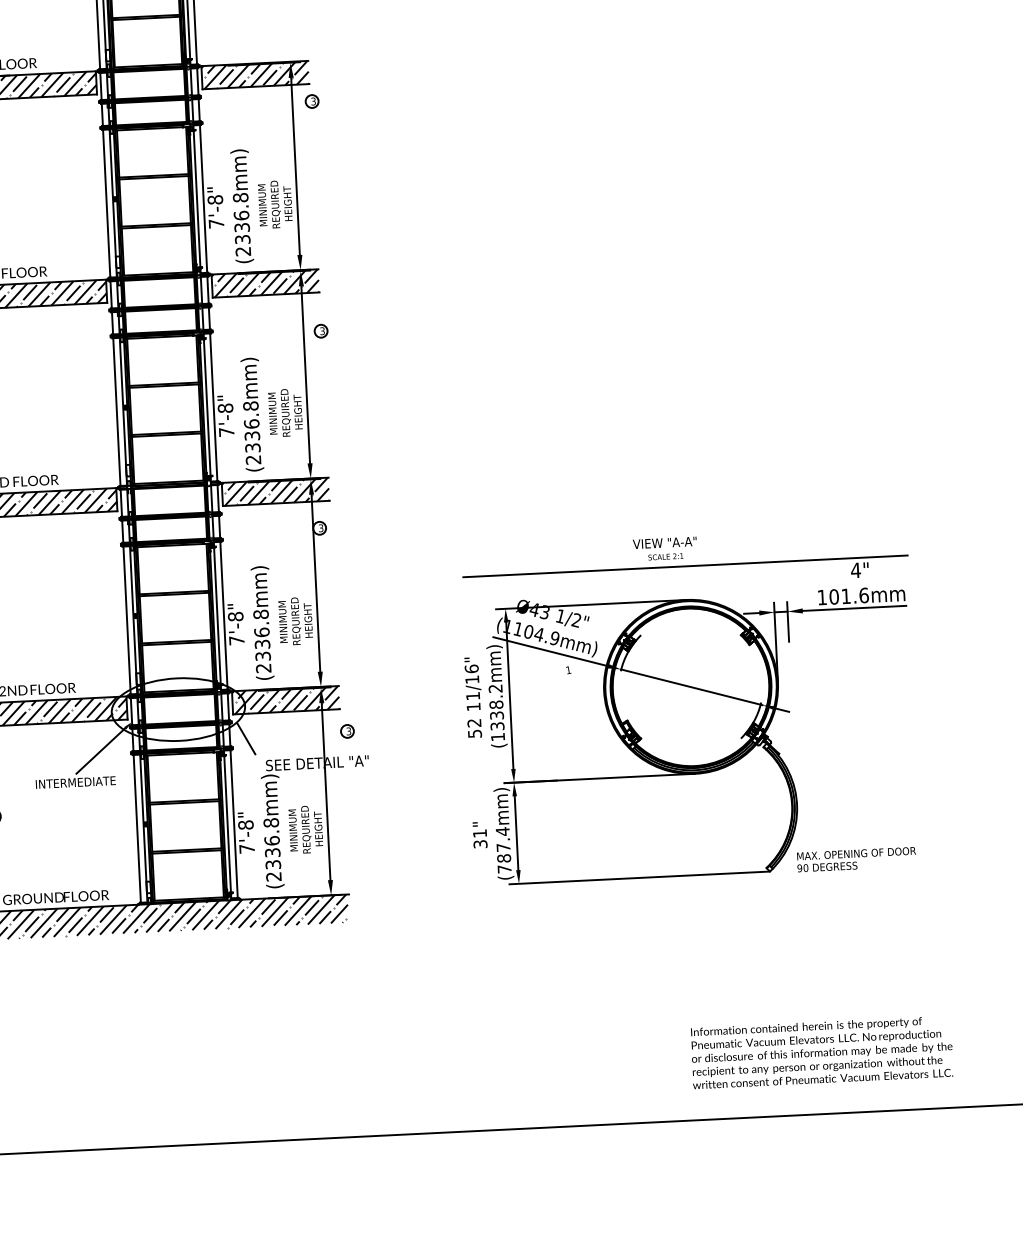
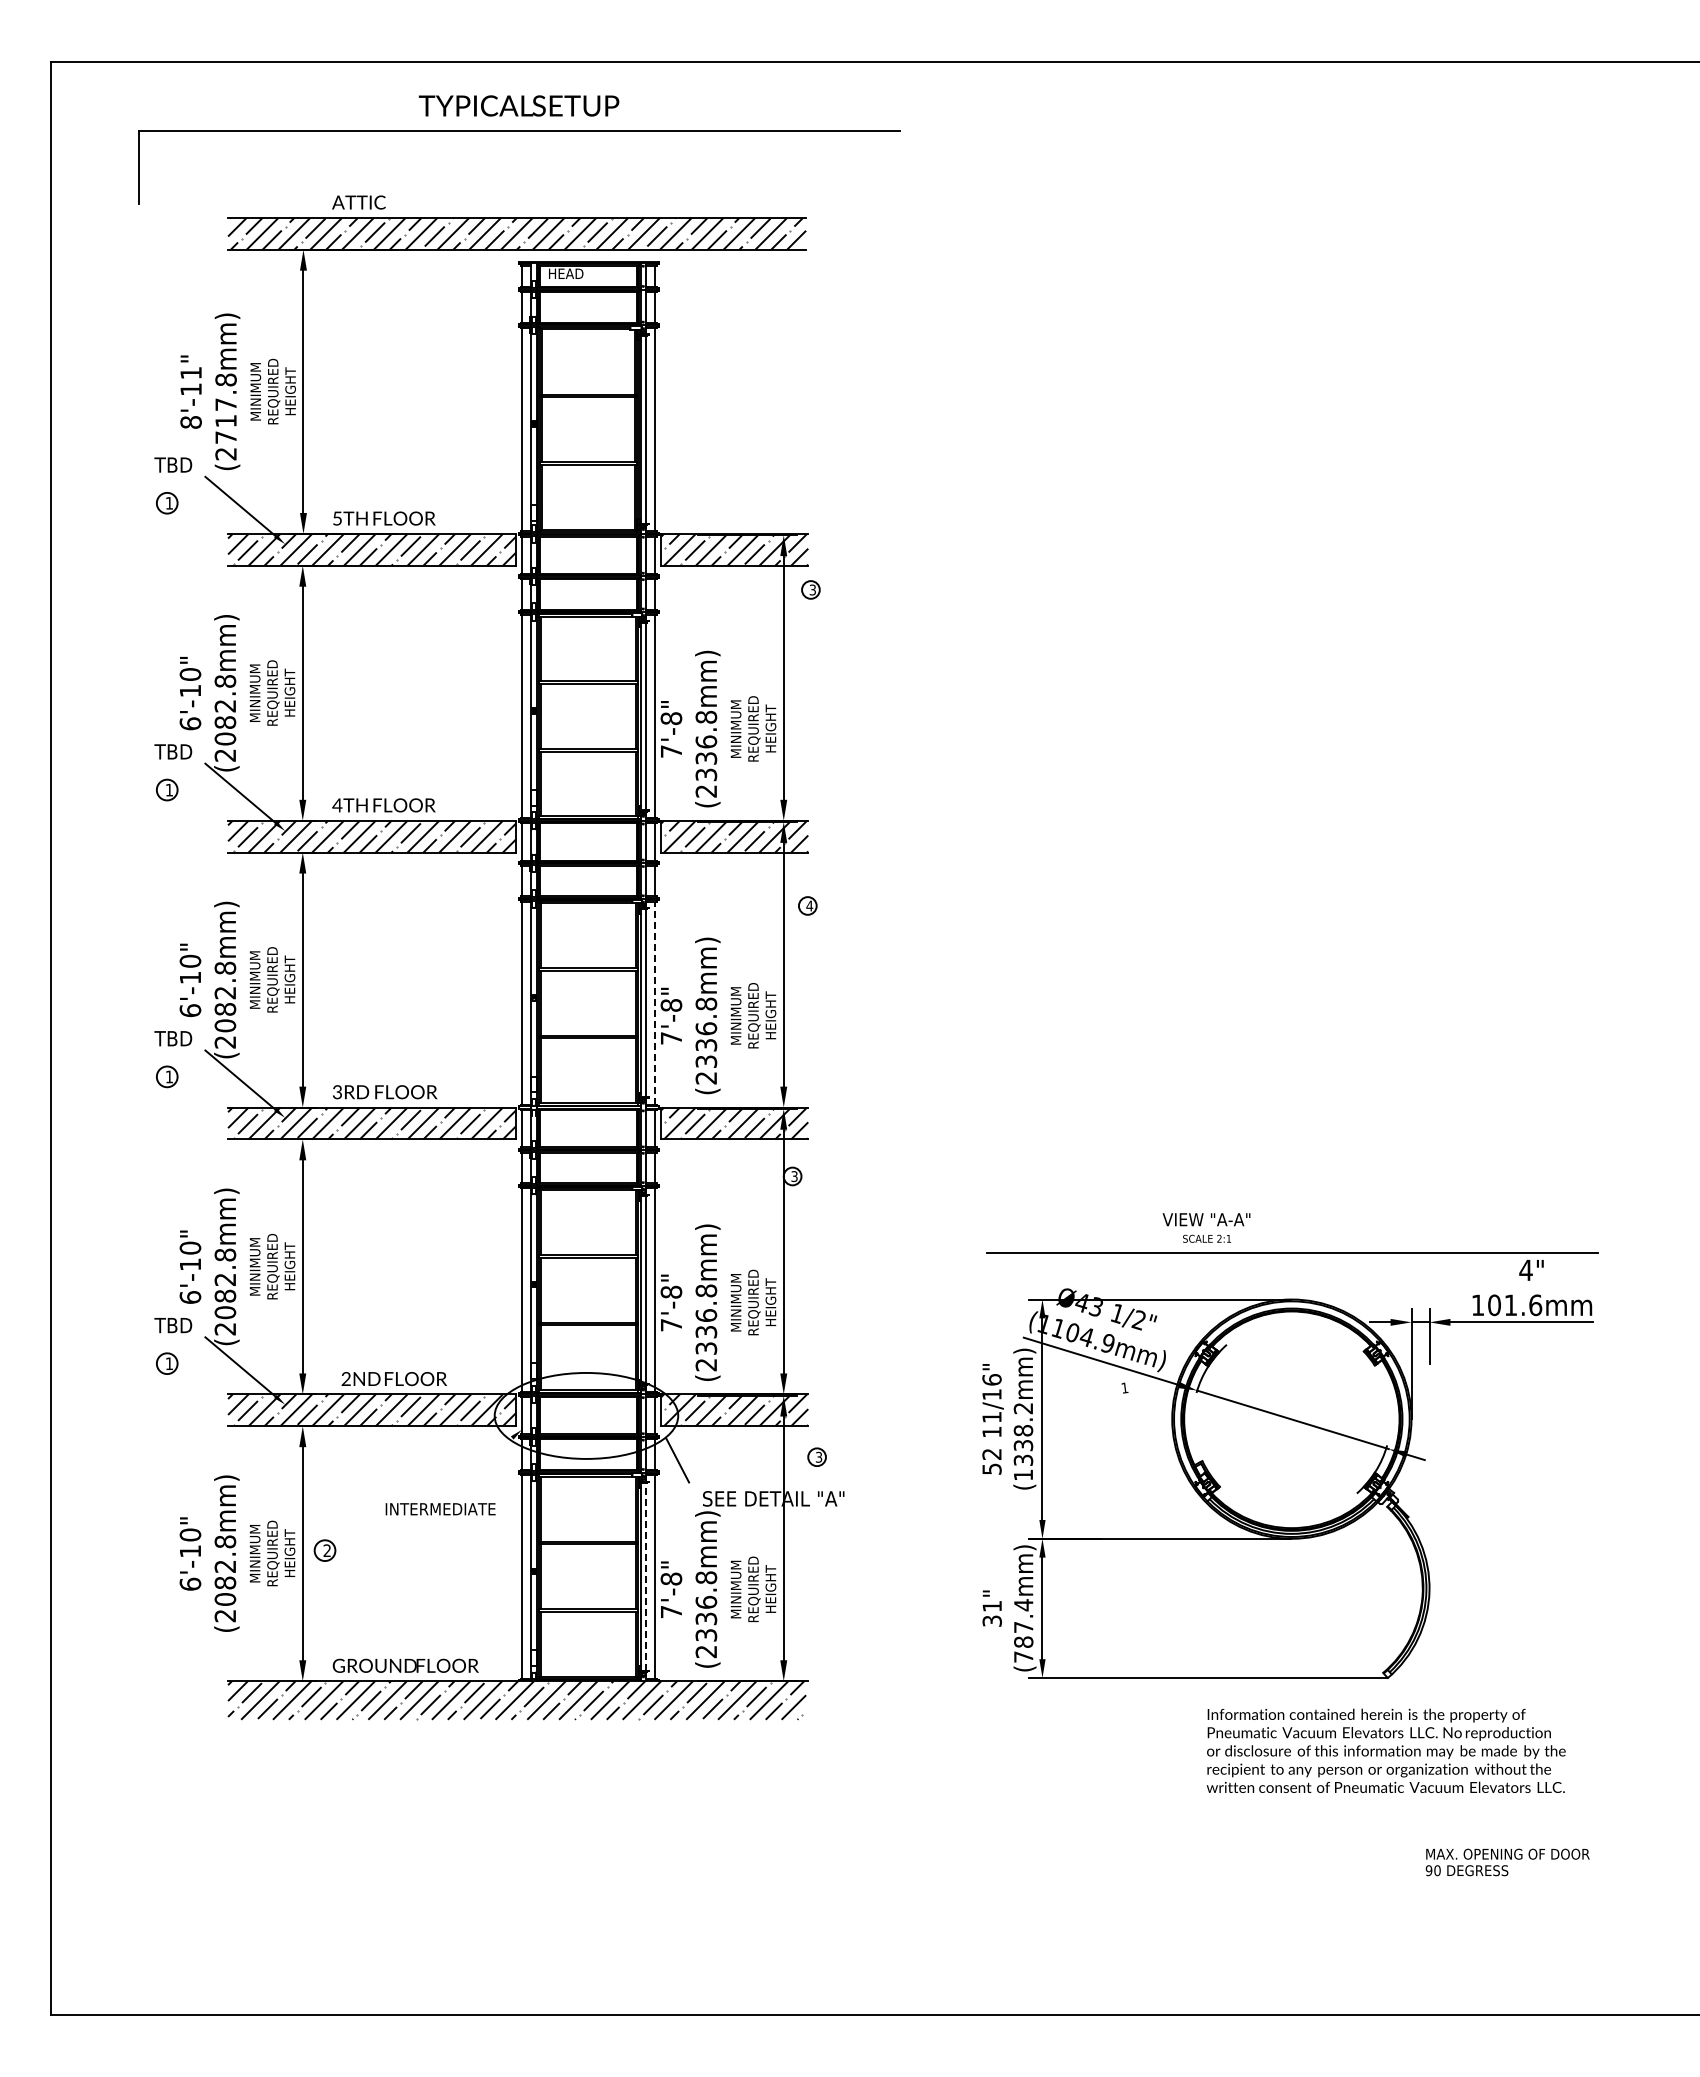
text: (322, 330) -> (809, 905), 3 -> 4
line: (213, 407) -> (655, 1003), solid -> dashed
text: (665, 548) -> (1206, 1227), moved
line: (101, 750) -> (477, 1467), removed
line: (227, 824) -> (646, 1576), solid -> dashed
text: (856, 859) -> (1507, 1862), moved
text: (821, 1052) -> (1385, 1750), moved

